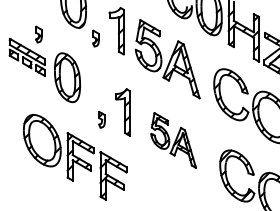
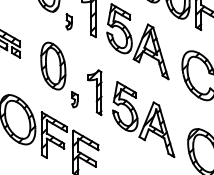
part: (38, 34) -> (14, 18), removed
part: (67, 77) -> (53, 65), moved
part: (173, 140) -> (143, 119), size x1.43

